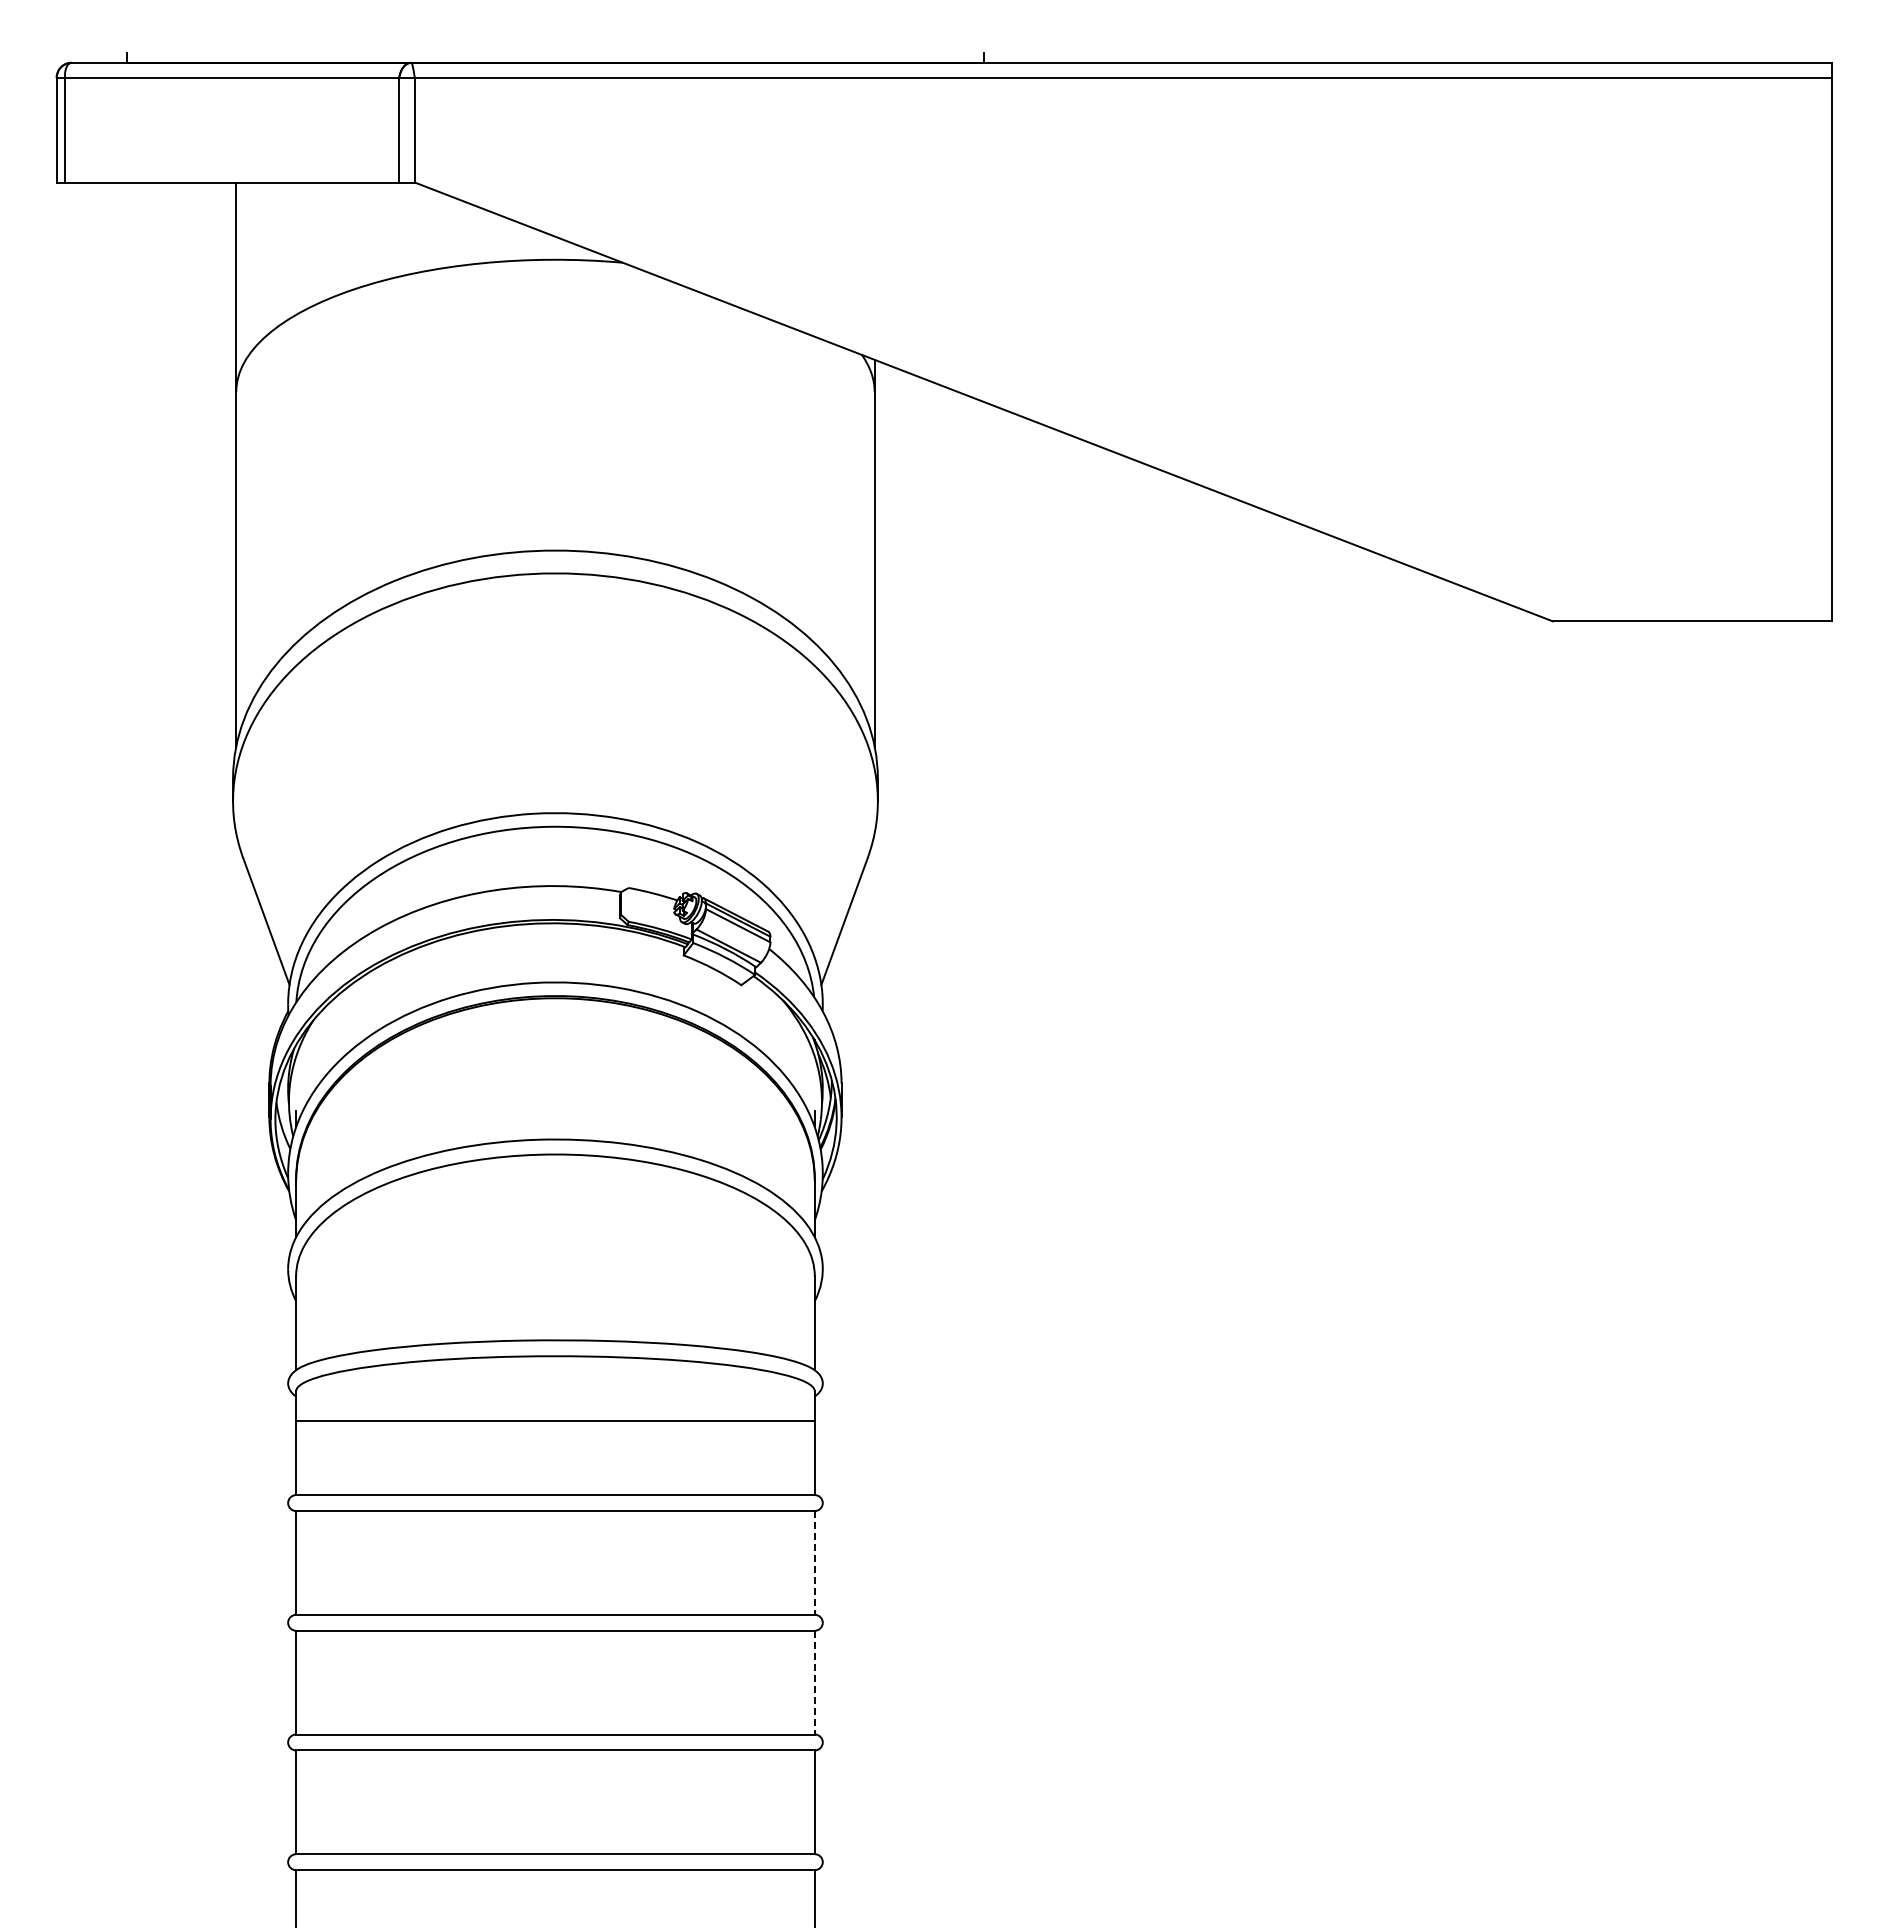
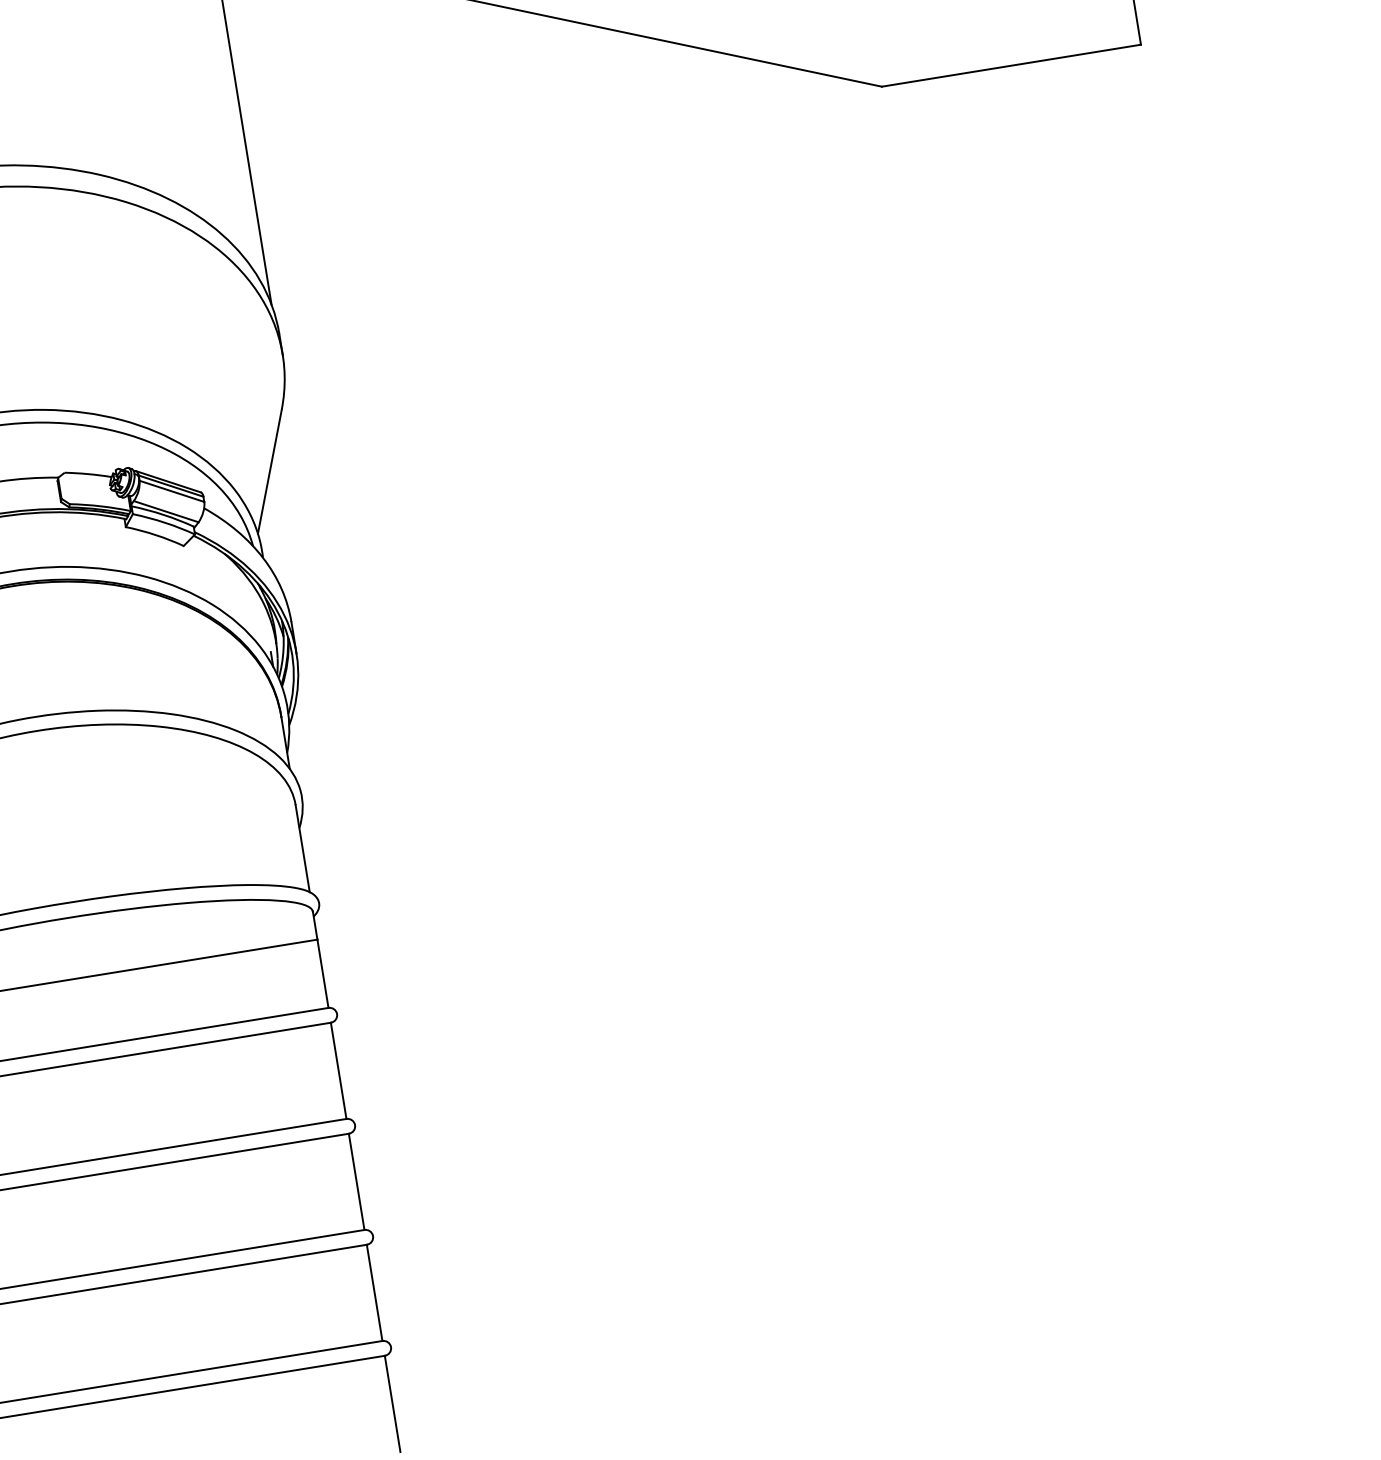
line: (814, 1562) -> (338, 1070), dashed -> solid
line: (814, 1682) -> (356, 1181), dashed -> solid

